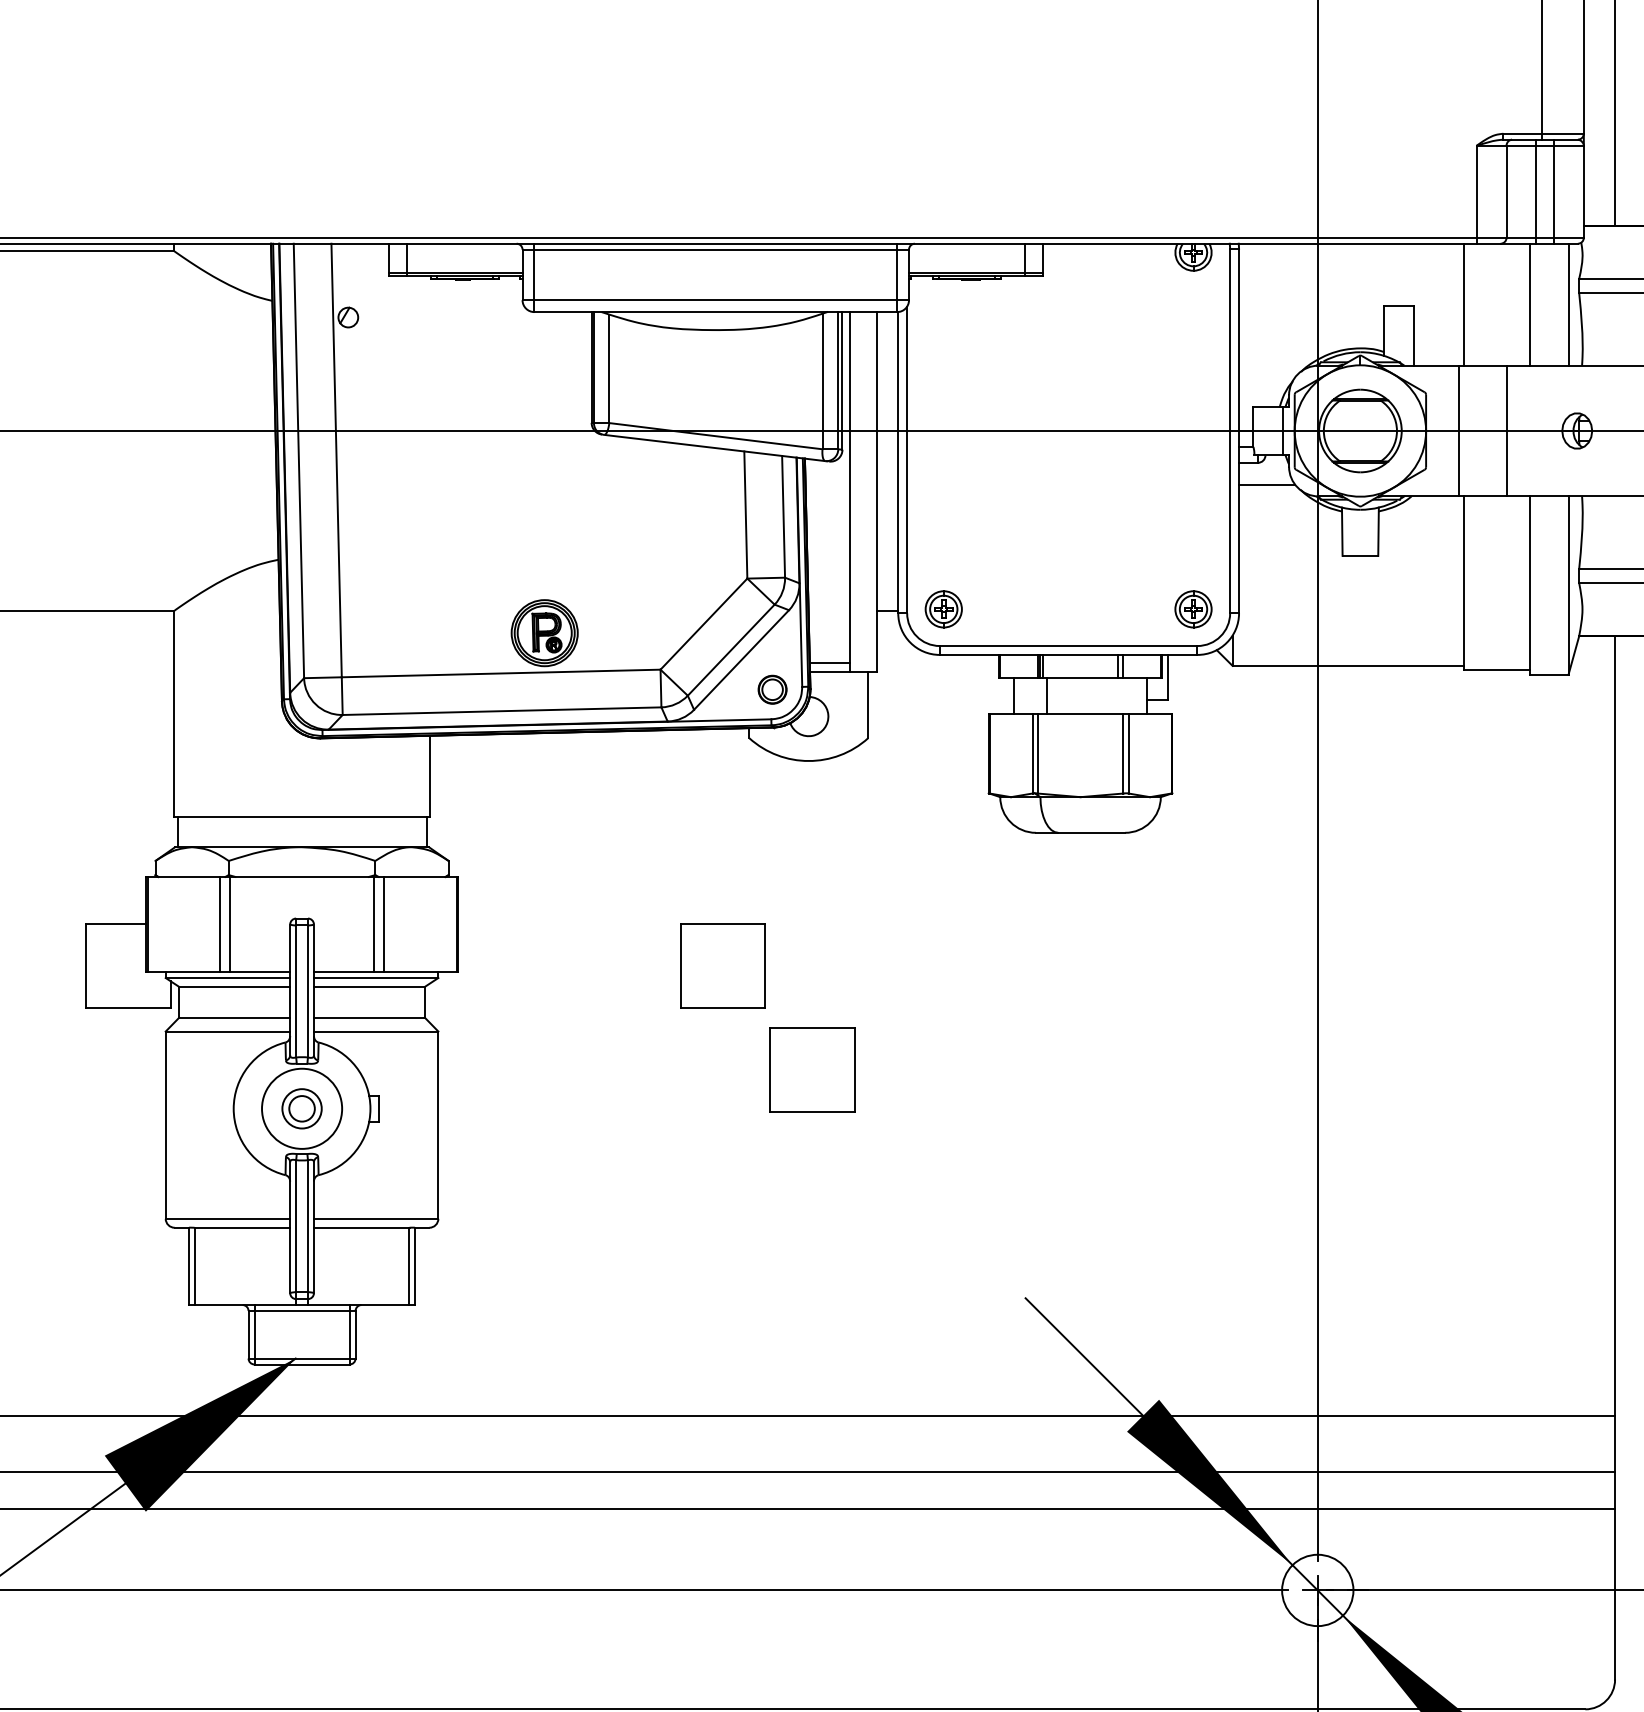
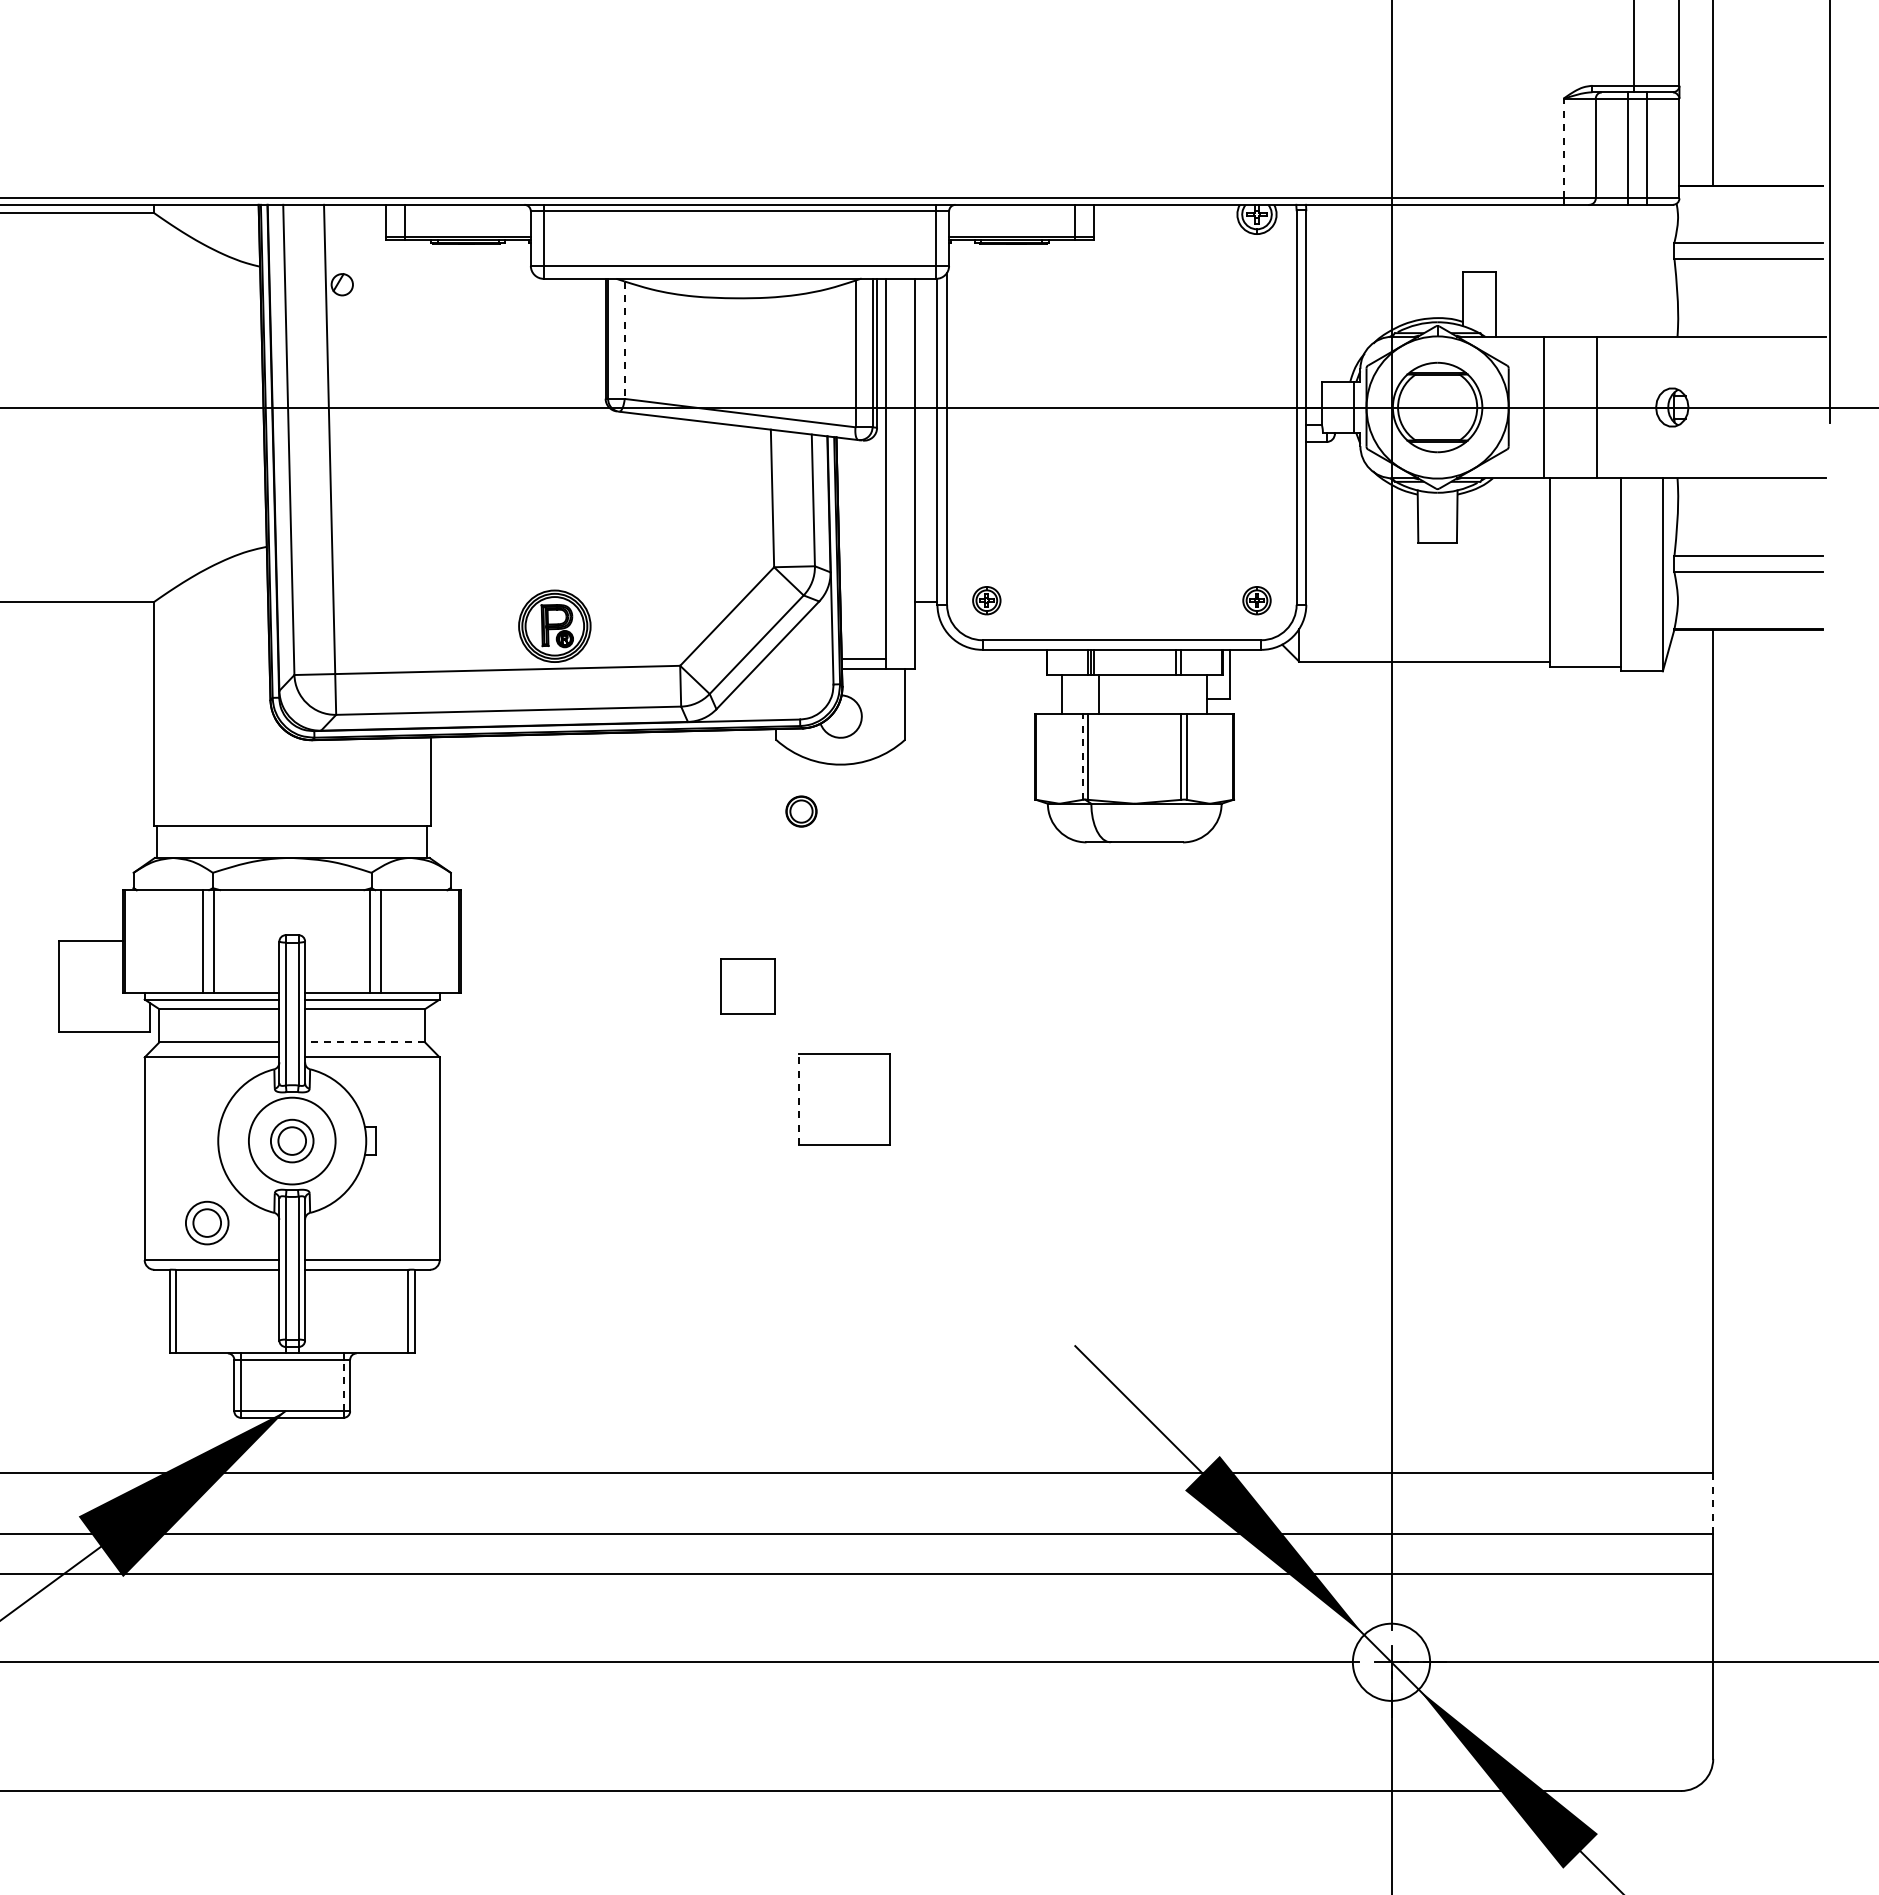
line: (1476, 191) -> (1563, 148), solid -> dashed
line: (1464, 304) -> (1550, 270), removed
line: (1530, 304) -> (1621, 270), removed
line: (1568, 304) -> (1662, 270), removed
line: (609, 369) -> (624, 340), solid -> dashed
line: (1266, 484) -> (1336, 465), removed
part: (943, 609) -> (986, 600), size x0.7
part: (1193, 609) -> (1256, 600), size x0.7
part: (772, 689) -> (801, 811), moved
line: (1032, 753) -> (1082, 756), solid -> dashed
part: (722, 965) -> (747, 986), size x0.6
line: (369, 1017) -> (365, 1042), solid -> dashed
line: (769, 1070) -> (798, 1099), solid -> dashed
part: (223, 1184) -> (207, 1222), added
line: (349, 1334) -> (343, 1385), solid -> dashed
line: (1615, 1444) -> (1713, 1504), solid -> dashed

